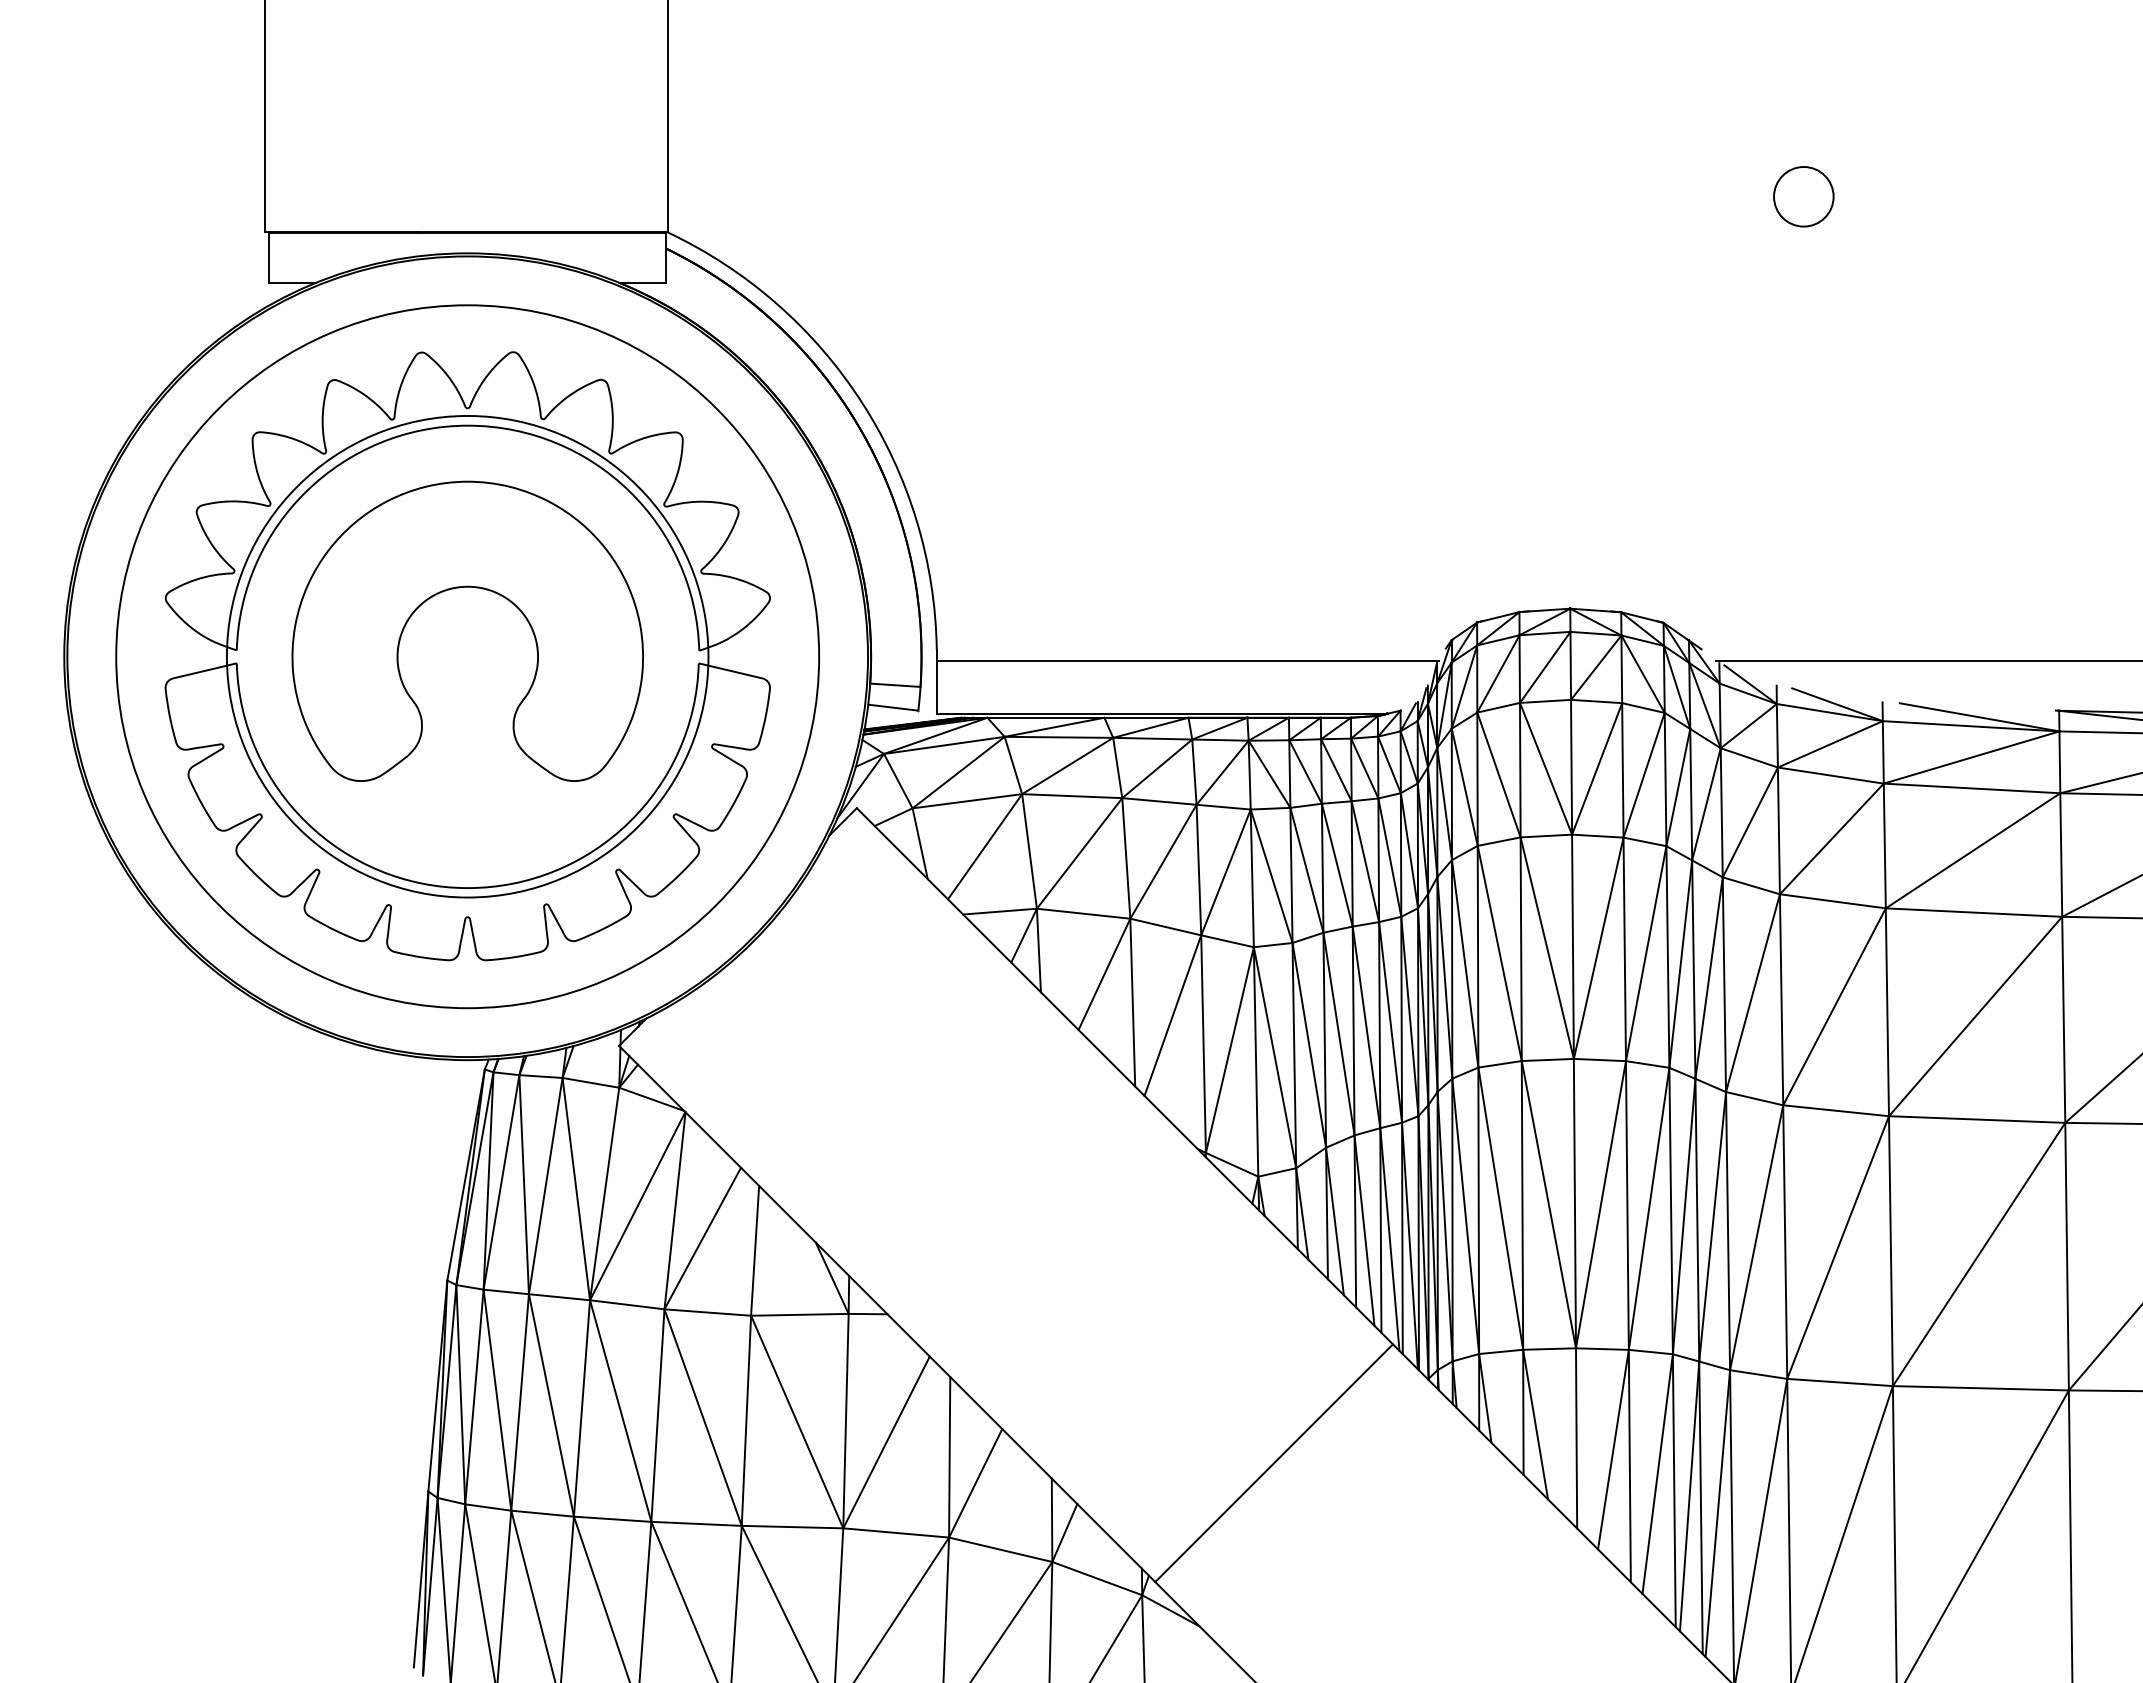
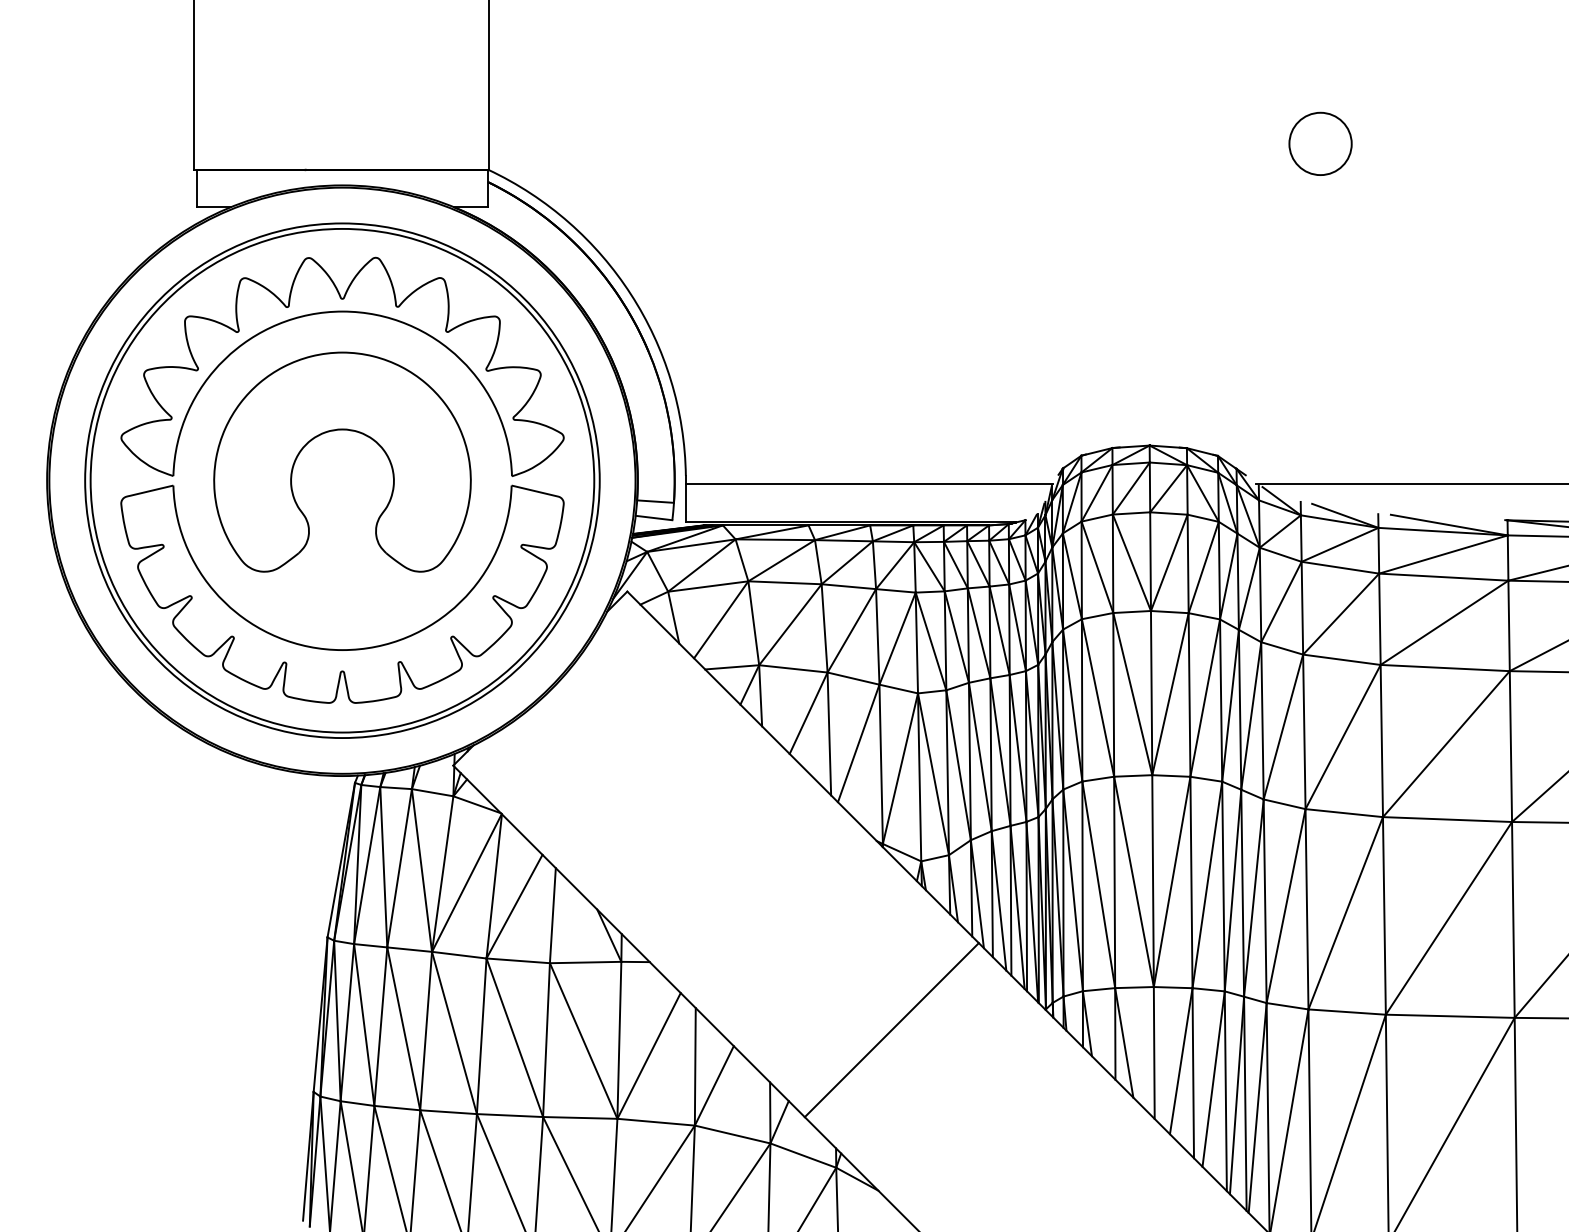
circle: (1803, 196) -> (1320, 143), size x1.43
circle: (467, 656) -> (342, 480), size x1.43
line: (1273, 1463) -> (891, 1030), moved

